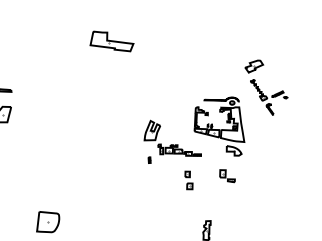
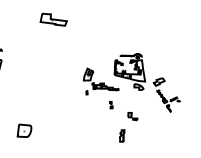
part: (111, 41) -> (53, 19), moved
part: (266, 86) -> (166, 94), moved
part: (226, 176) -> (132, 116), moved
part: (189, 179) -> (111, 104), size x0.6

